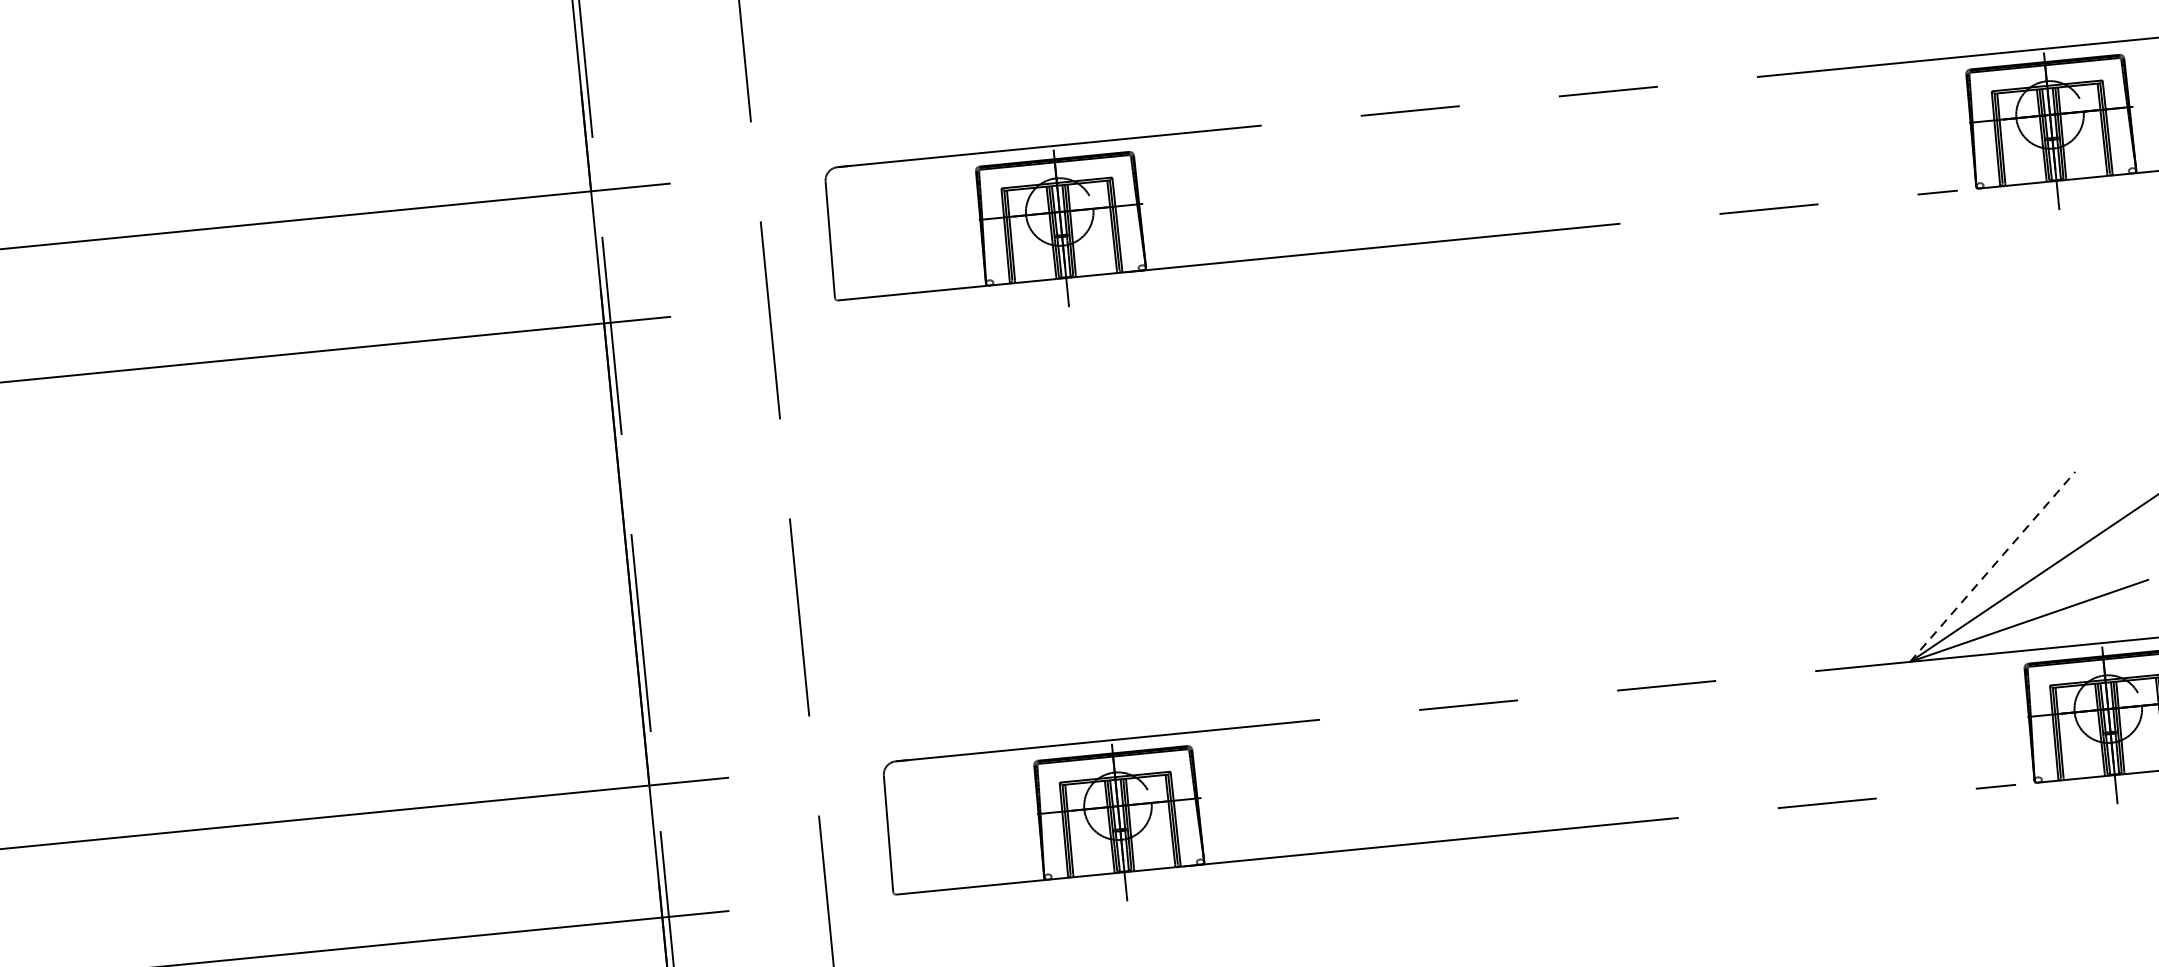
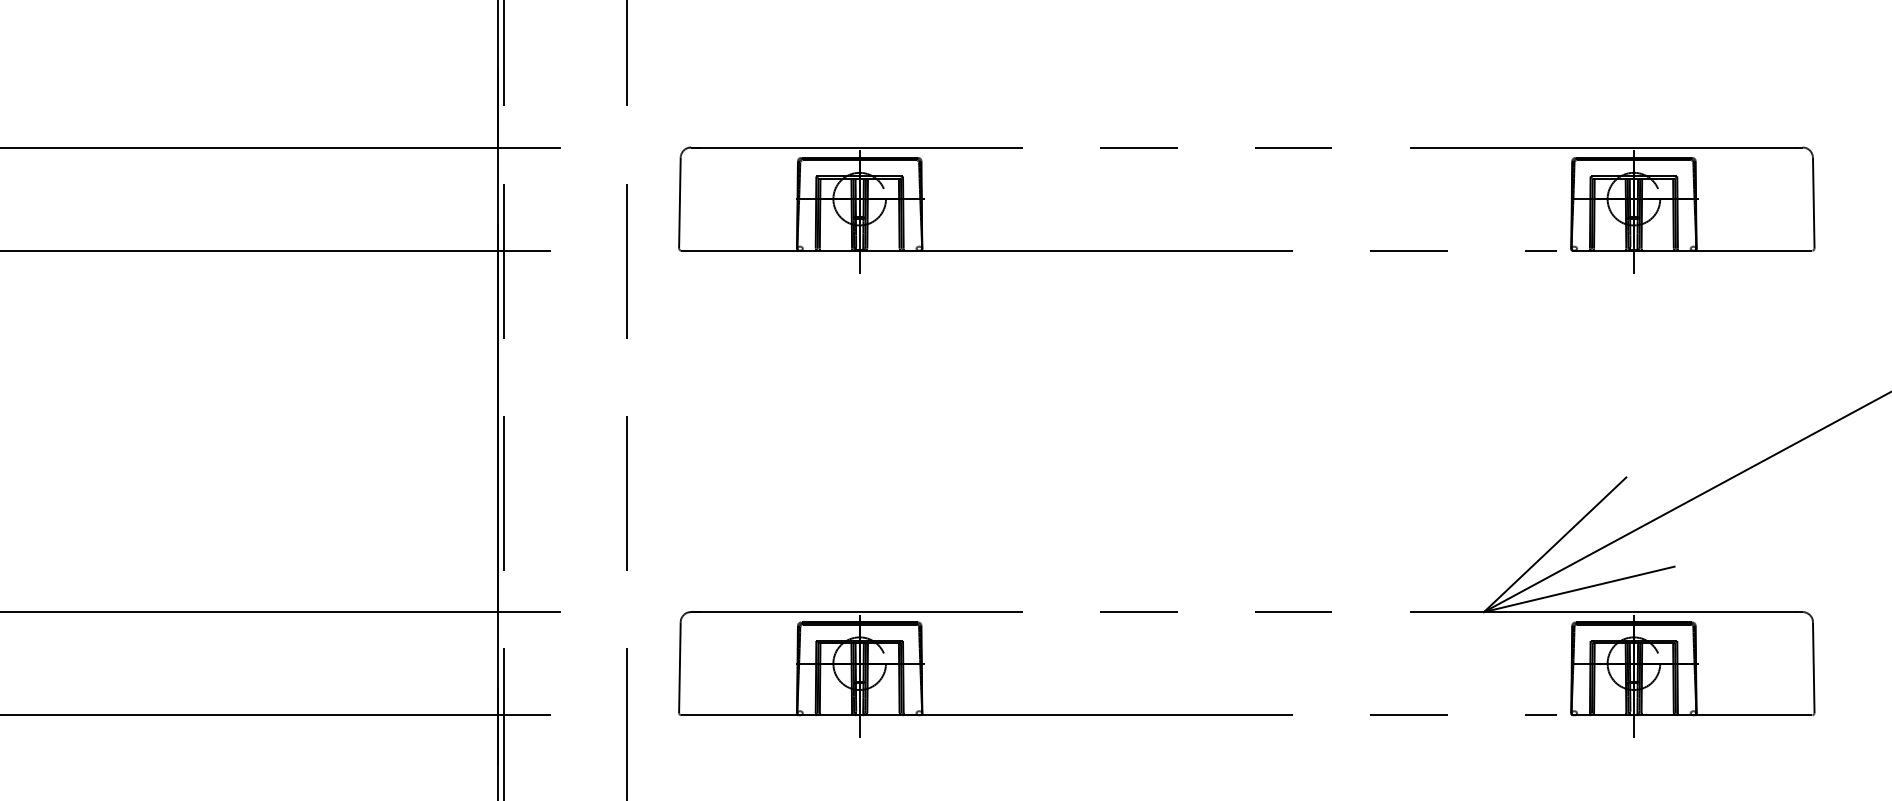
line: (1993, 566) -> (1555, 544), dashed -> solid

